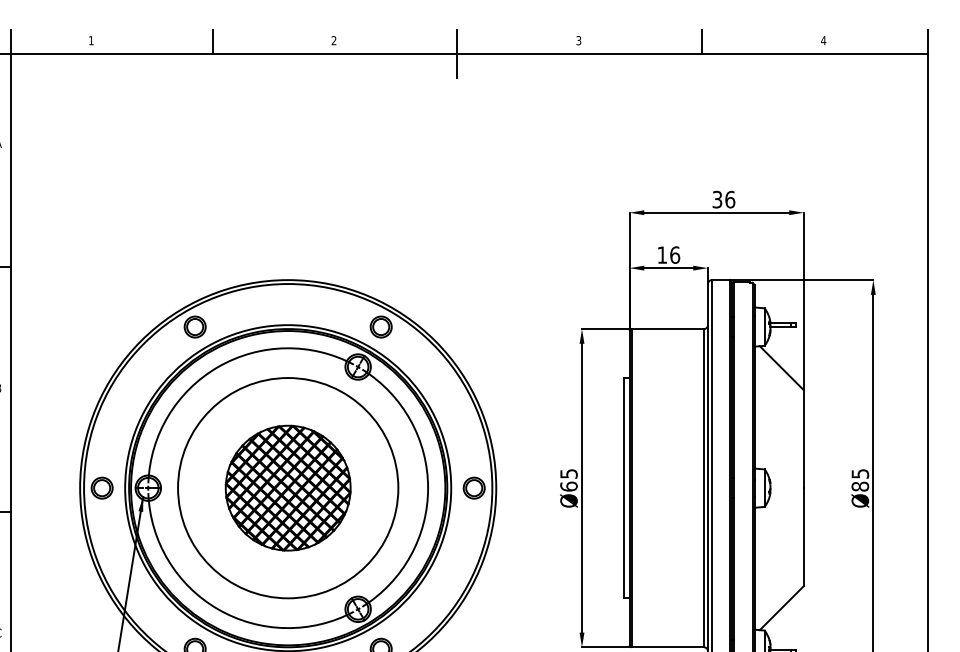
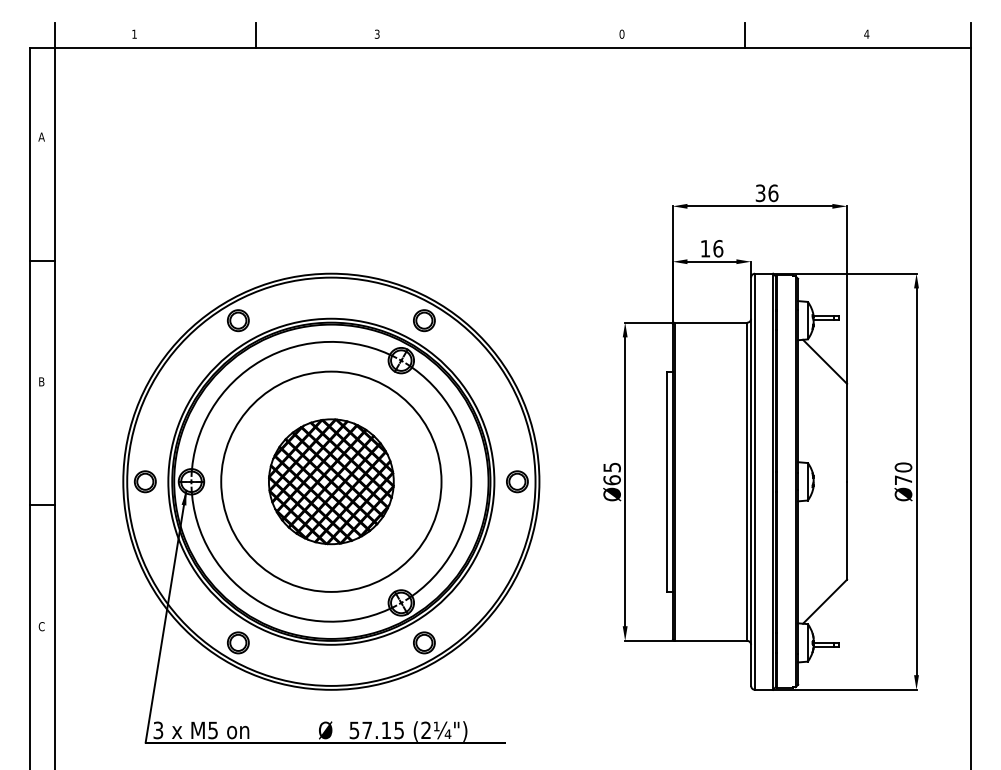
text: (578, 39) -> (621, 33), 3 -> 0
text: (333, 40) -> (376, 34), 2 -> 3
line: (457, 53) -> (500, 47), removed
text: (860, 479) -> (903, 473), Ø85 -> Ø70

